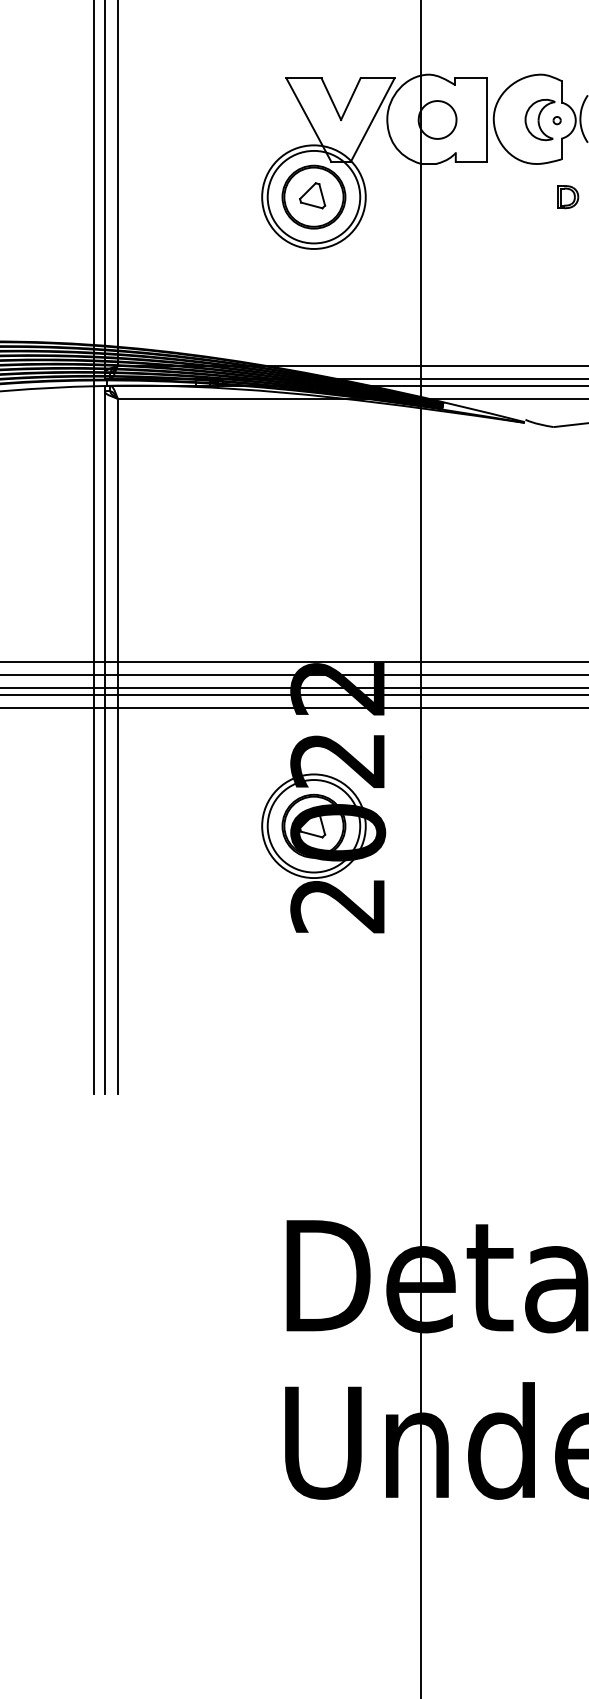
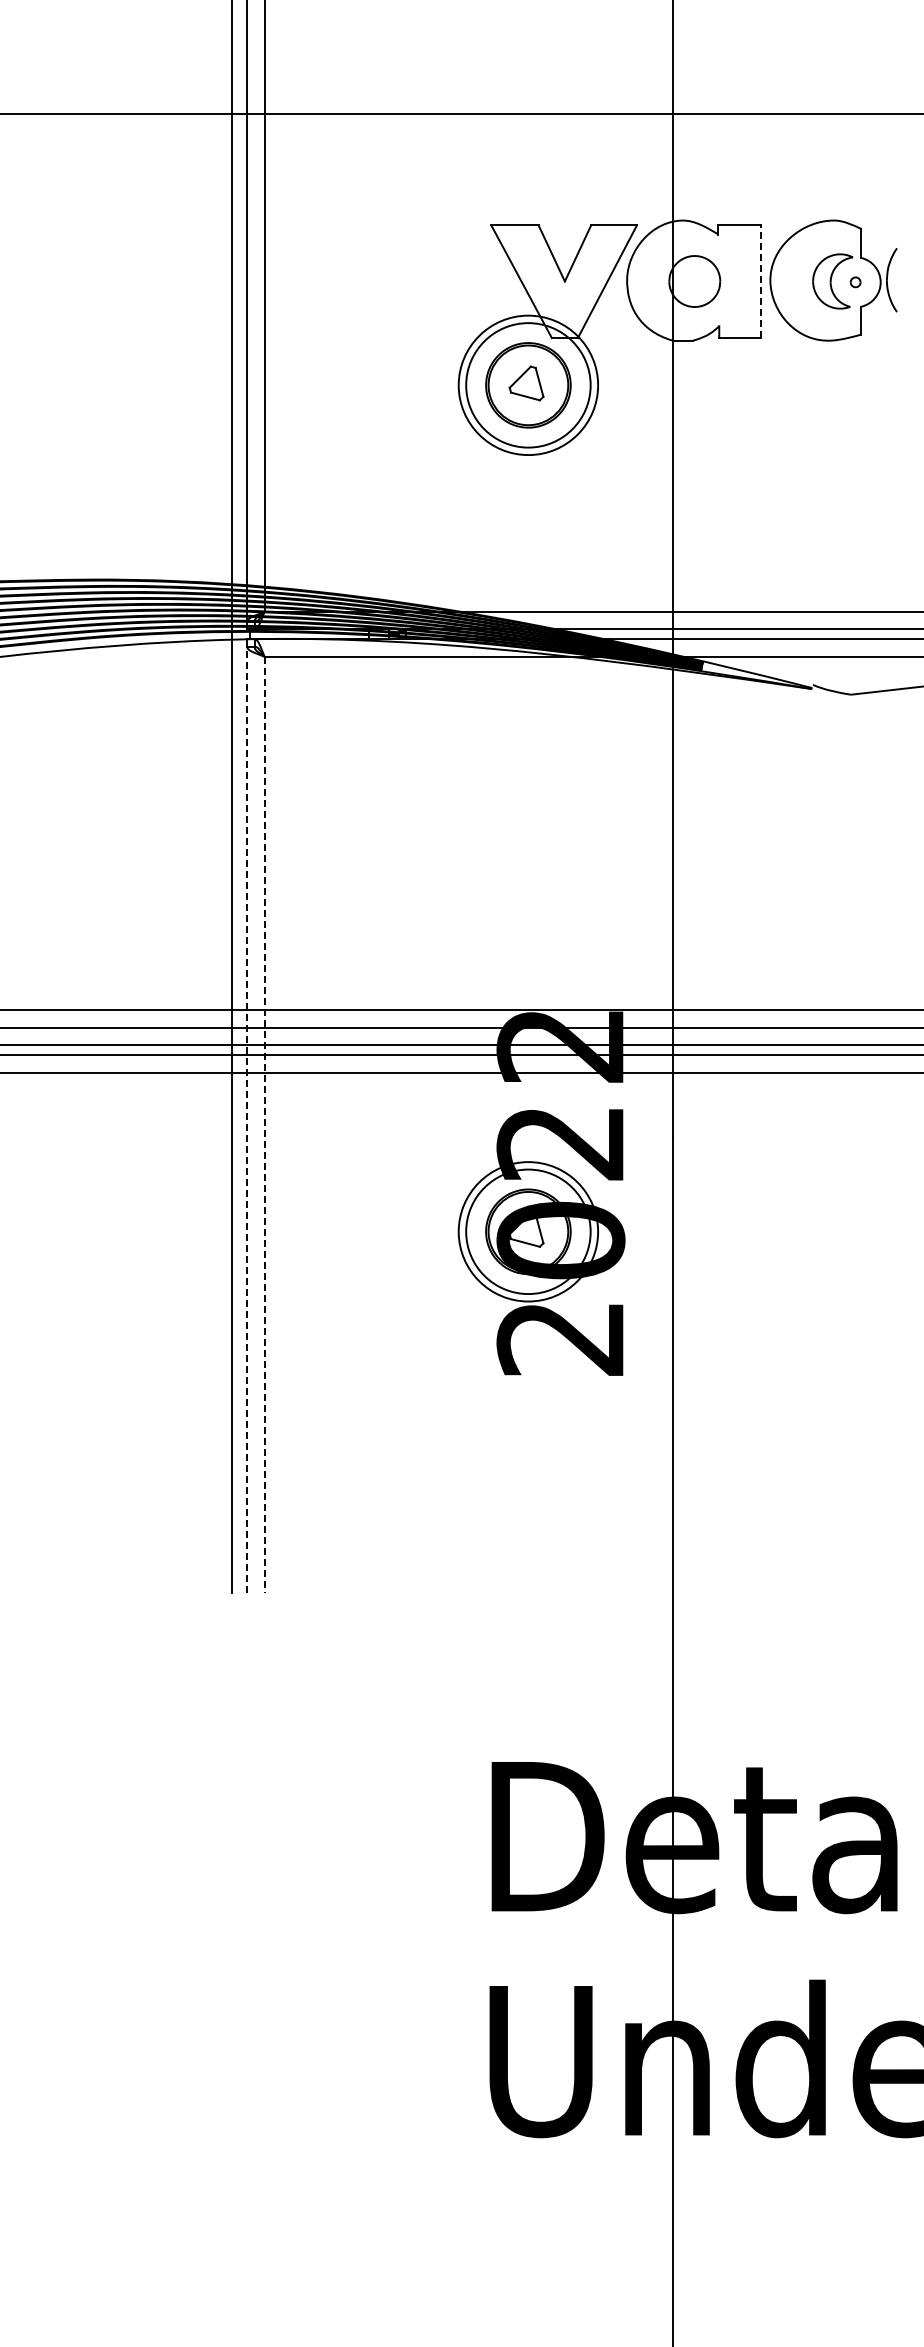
line: (487, 119) -> (761, 281), solid -> dashed
part: (568, 197) -> (870, 385), removed
line: (105, 742) -> (247, 1119), solid -> dashed
line: (117, 746) -> (264, 1124), solid -> dashed

